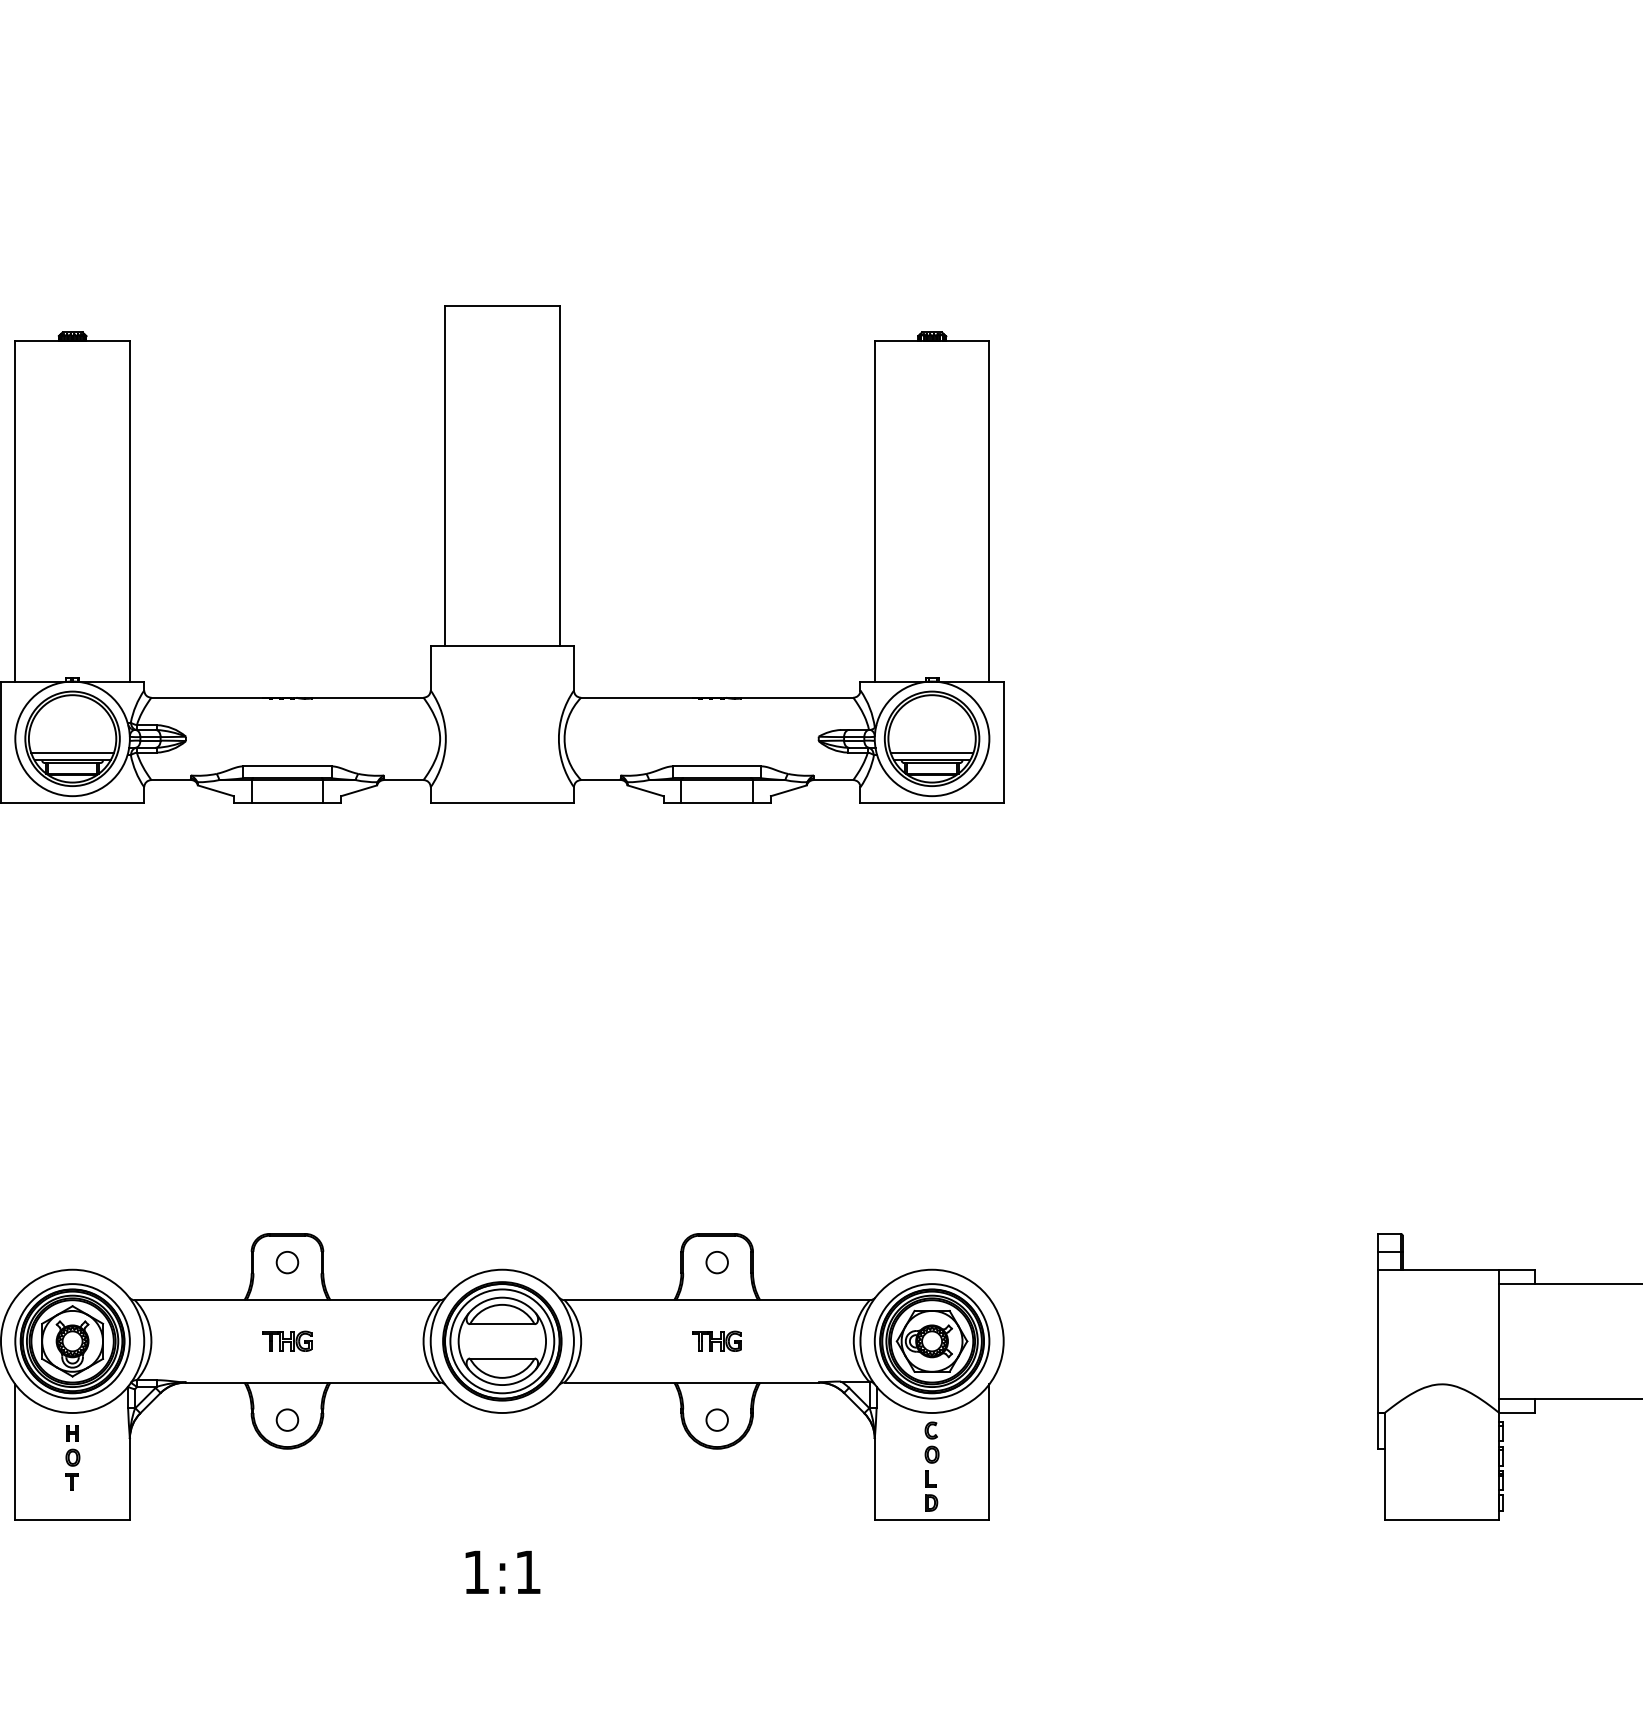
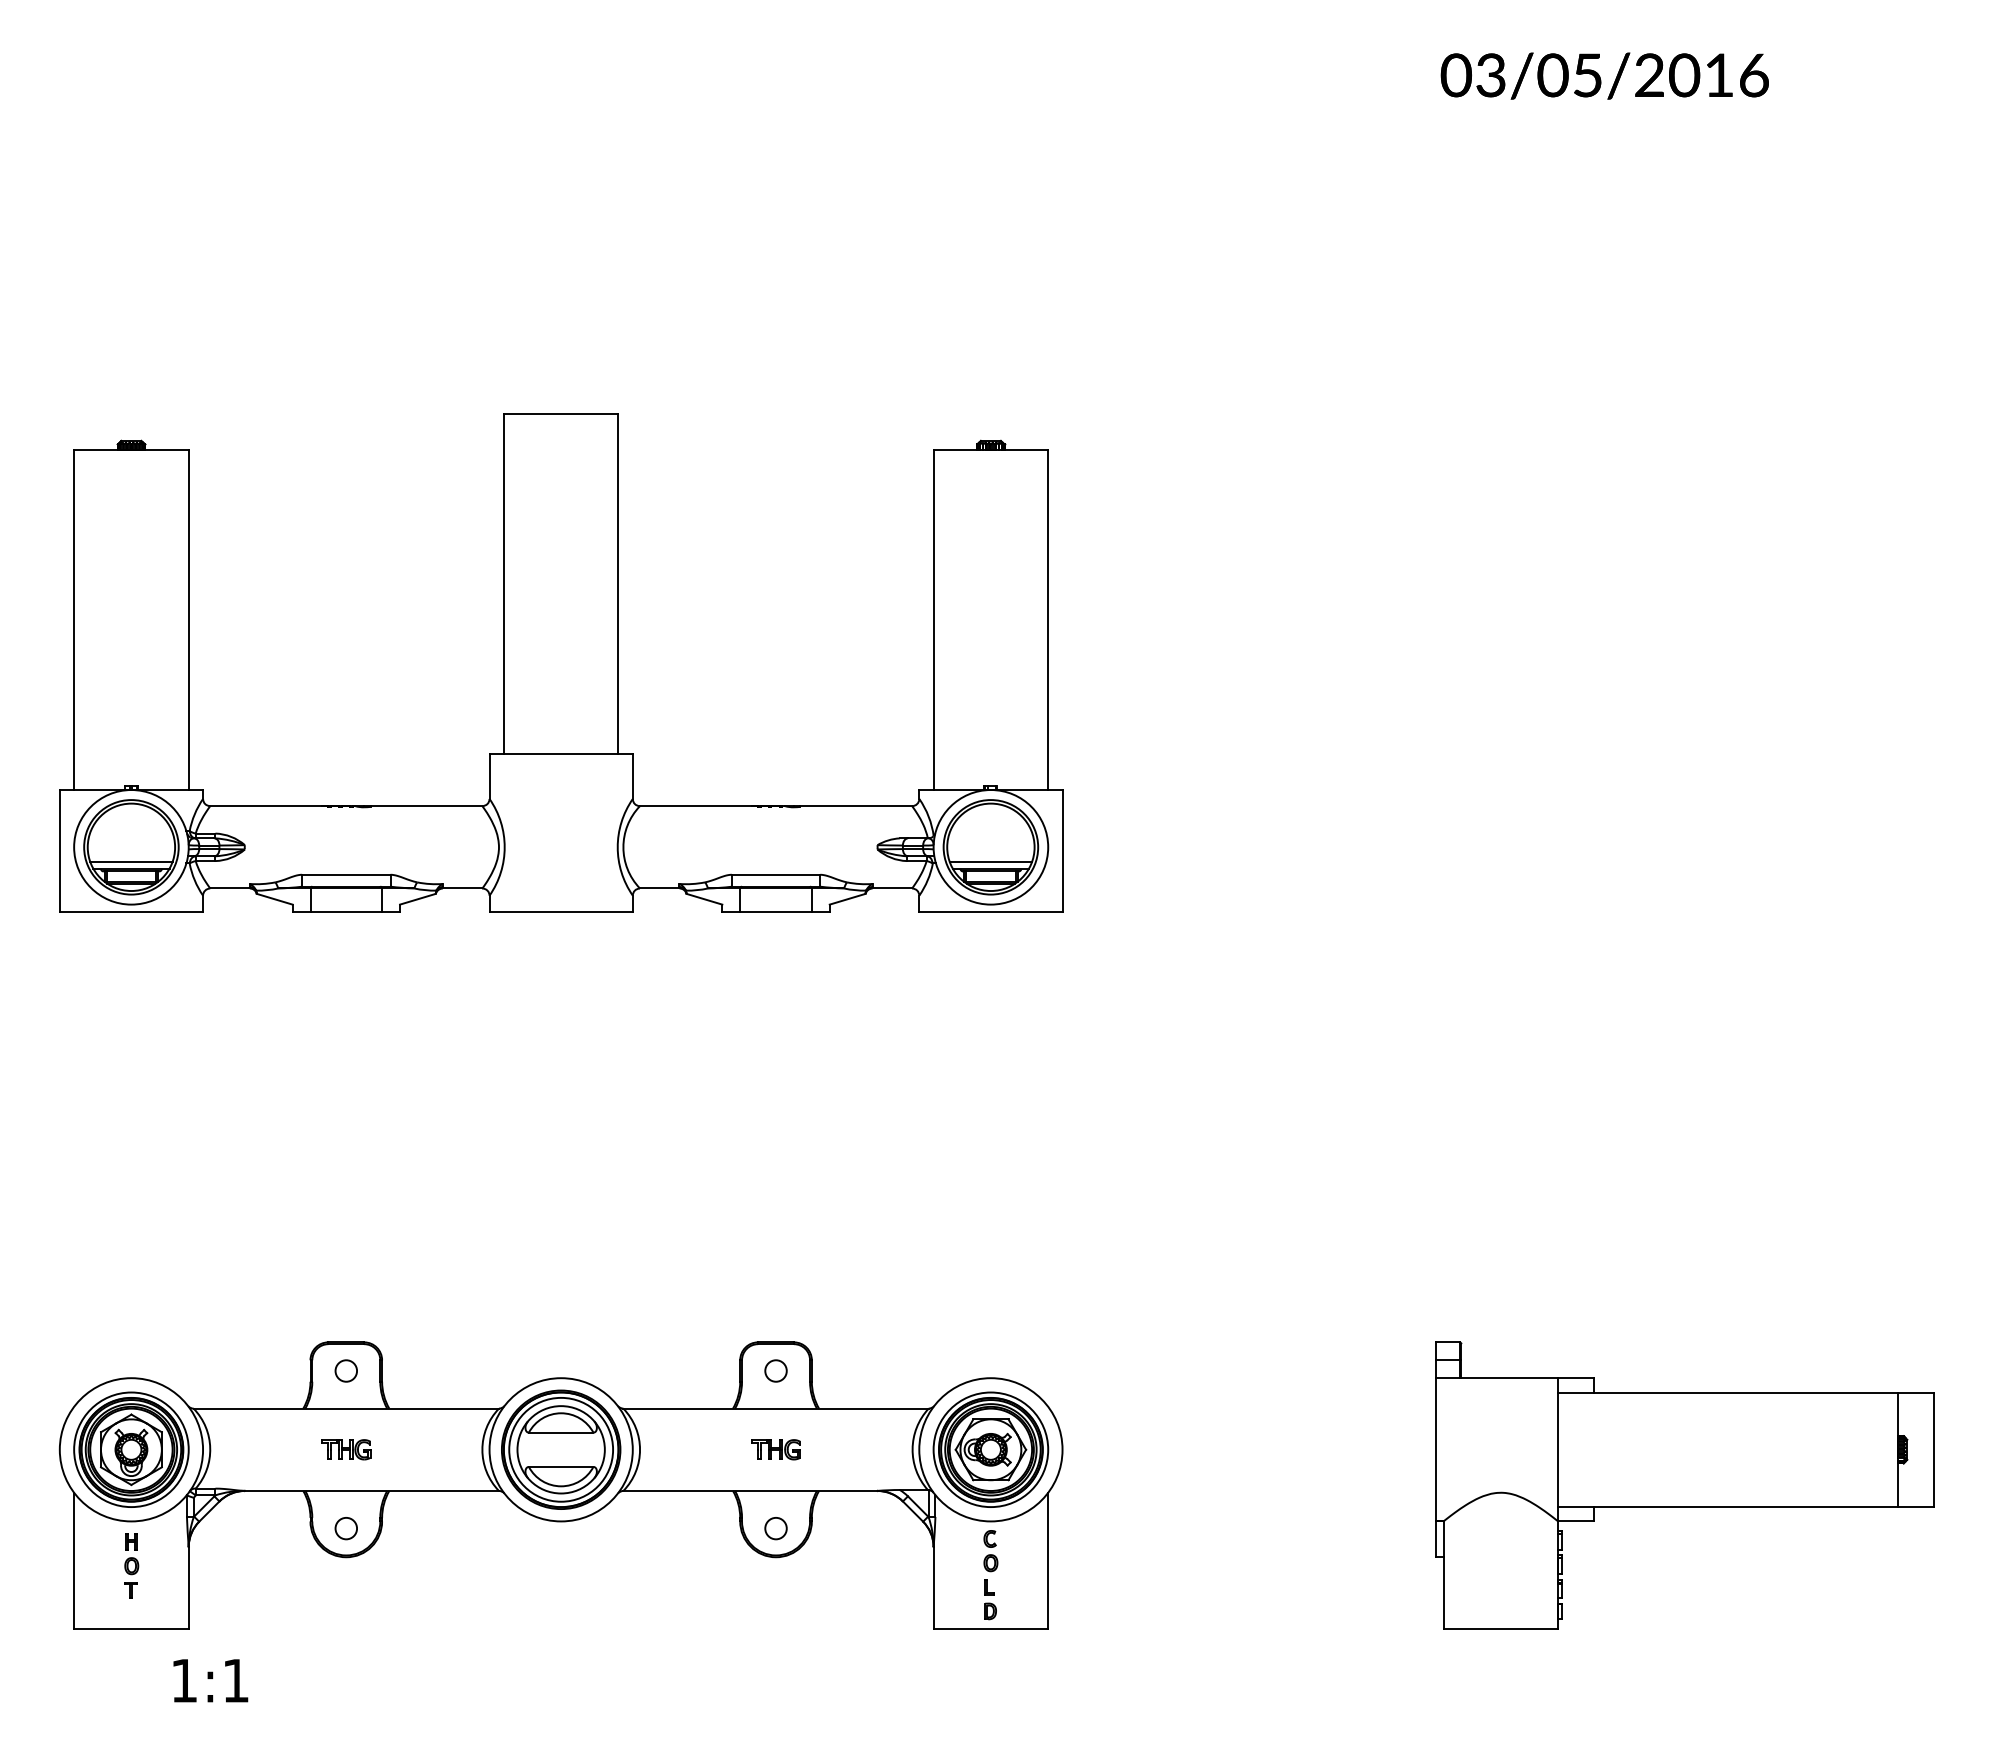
text: (502, 1572) -> (210, 1680), moved

